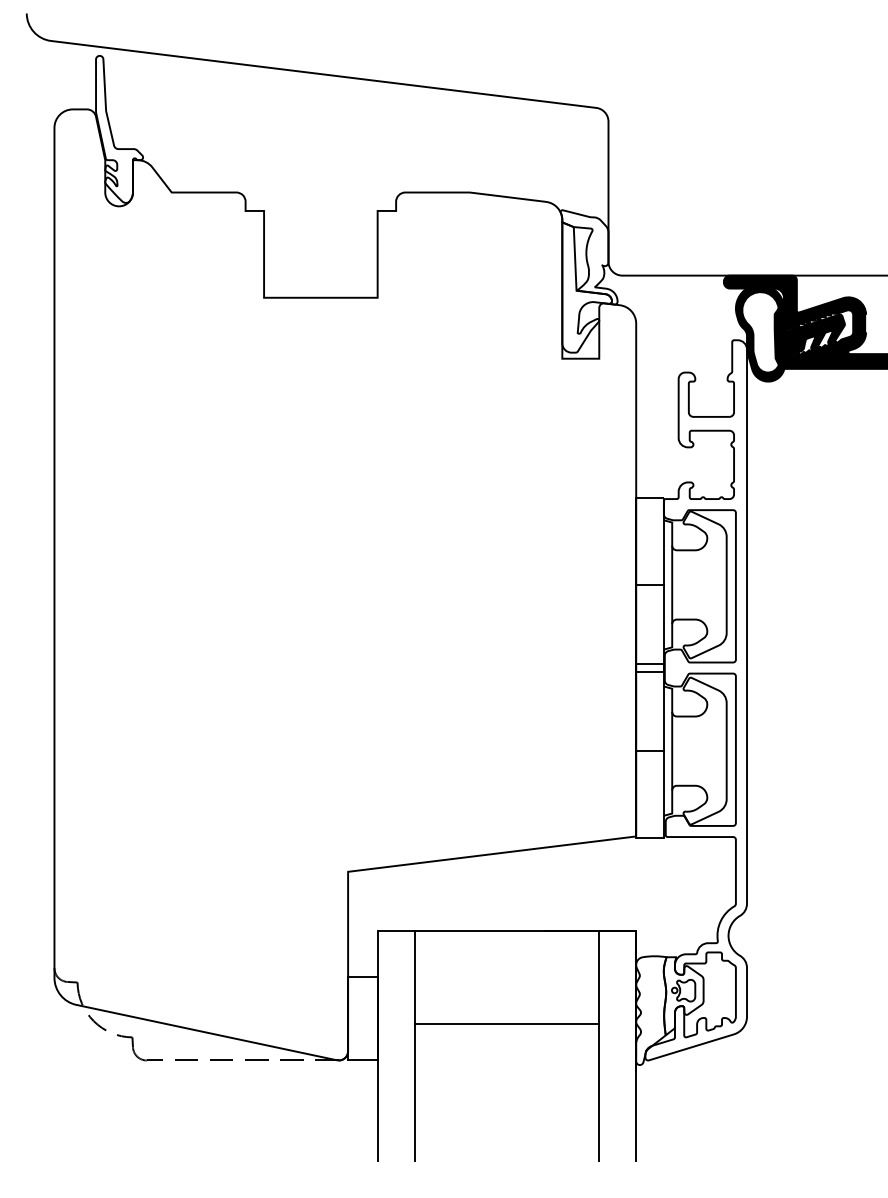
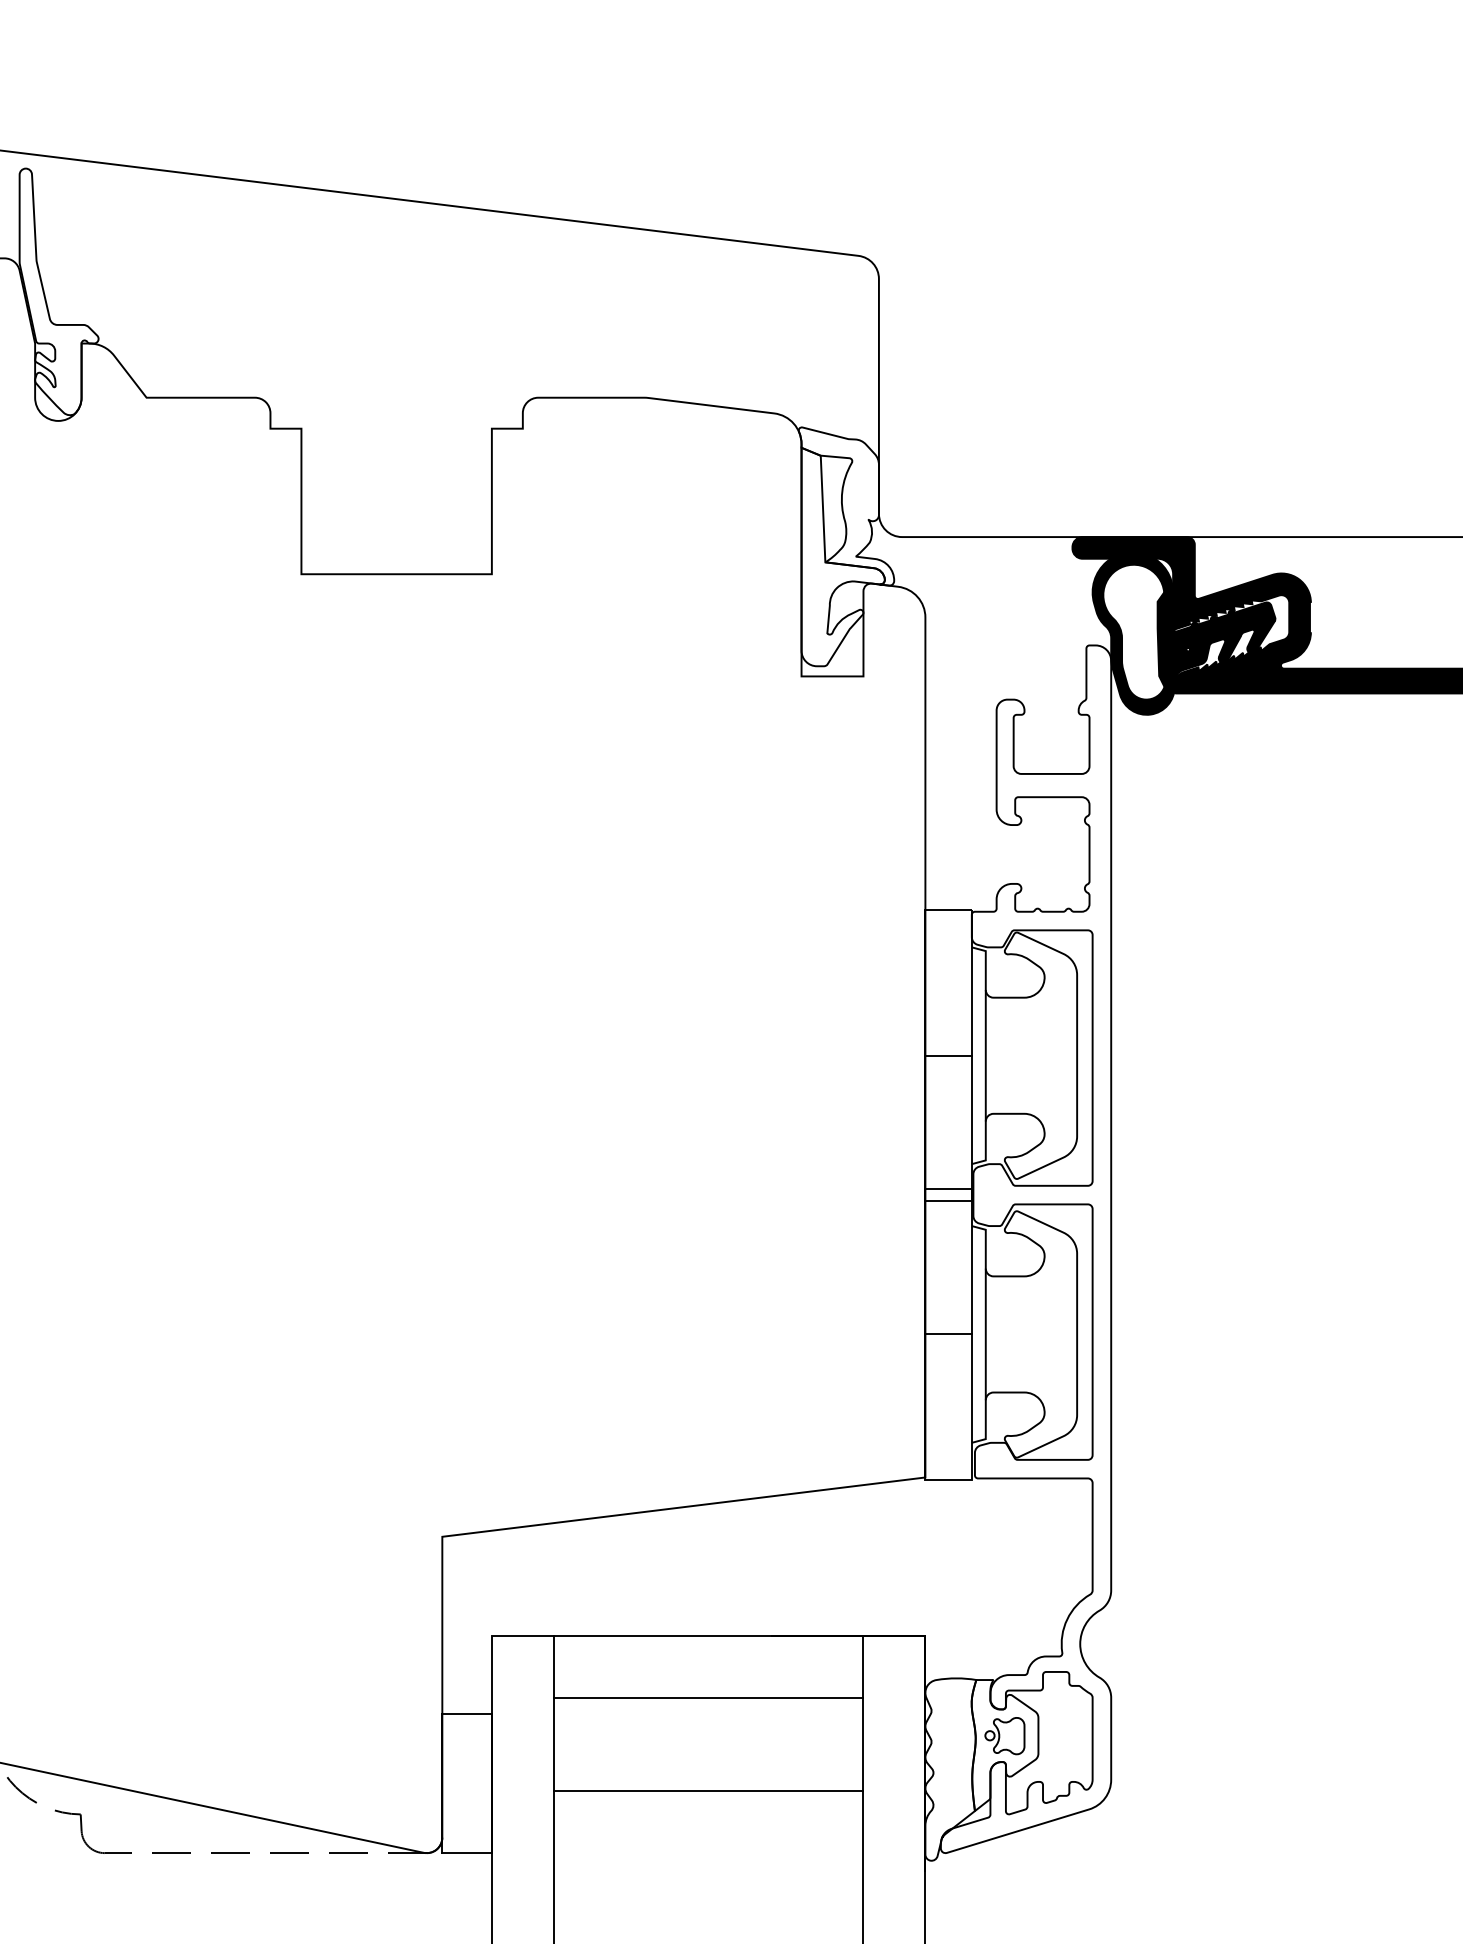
line: (506, 968) -> (707, 1698), added

